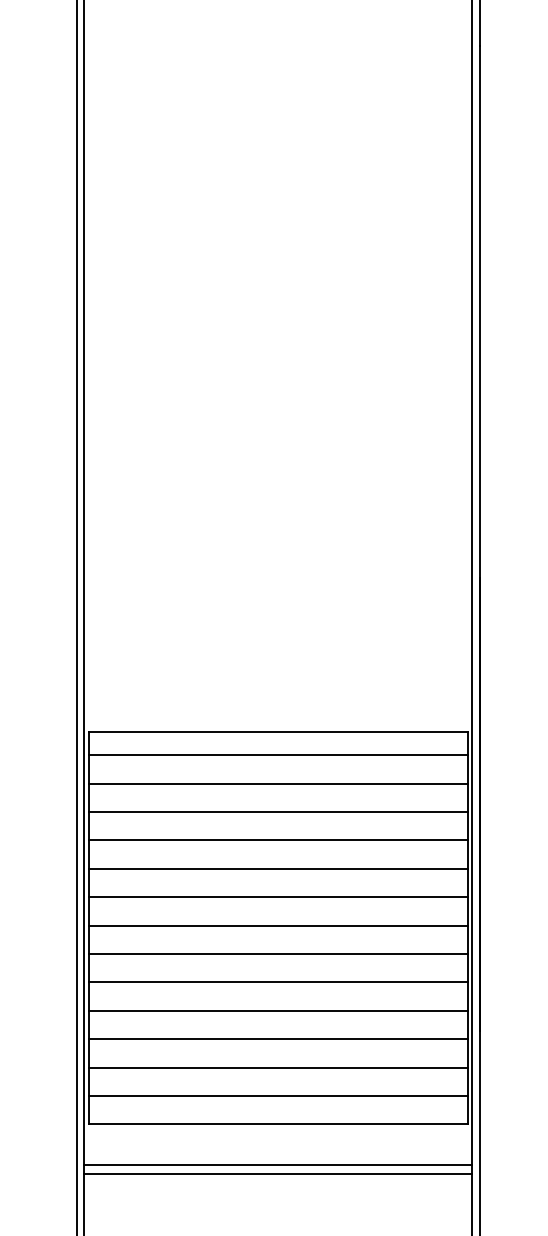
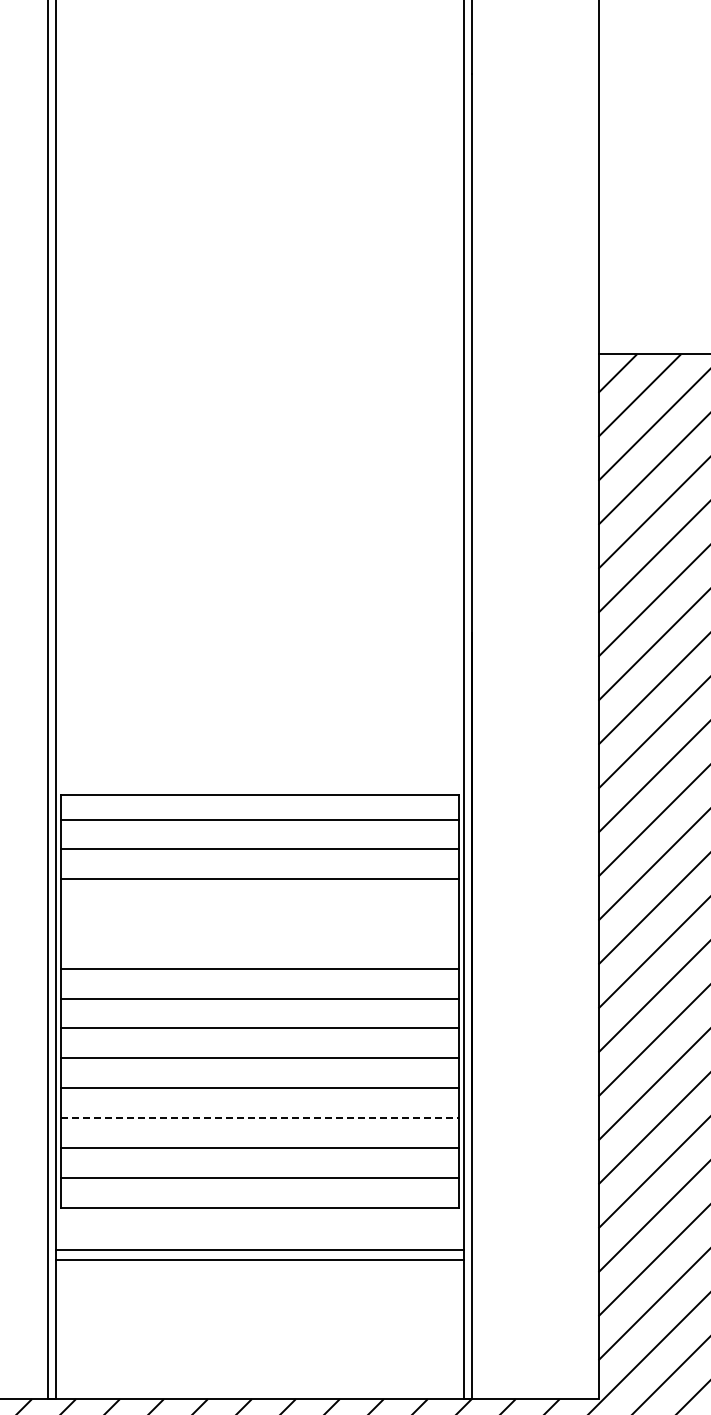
line: (278, 840) -> (260, 909), removed
line: (278, 868) -> (260, 938), removed
line: (278, 1039) -> (260, 1118), solid -> dashed

